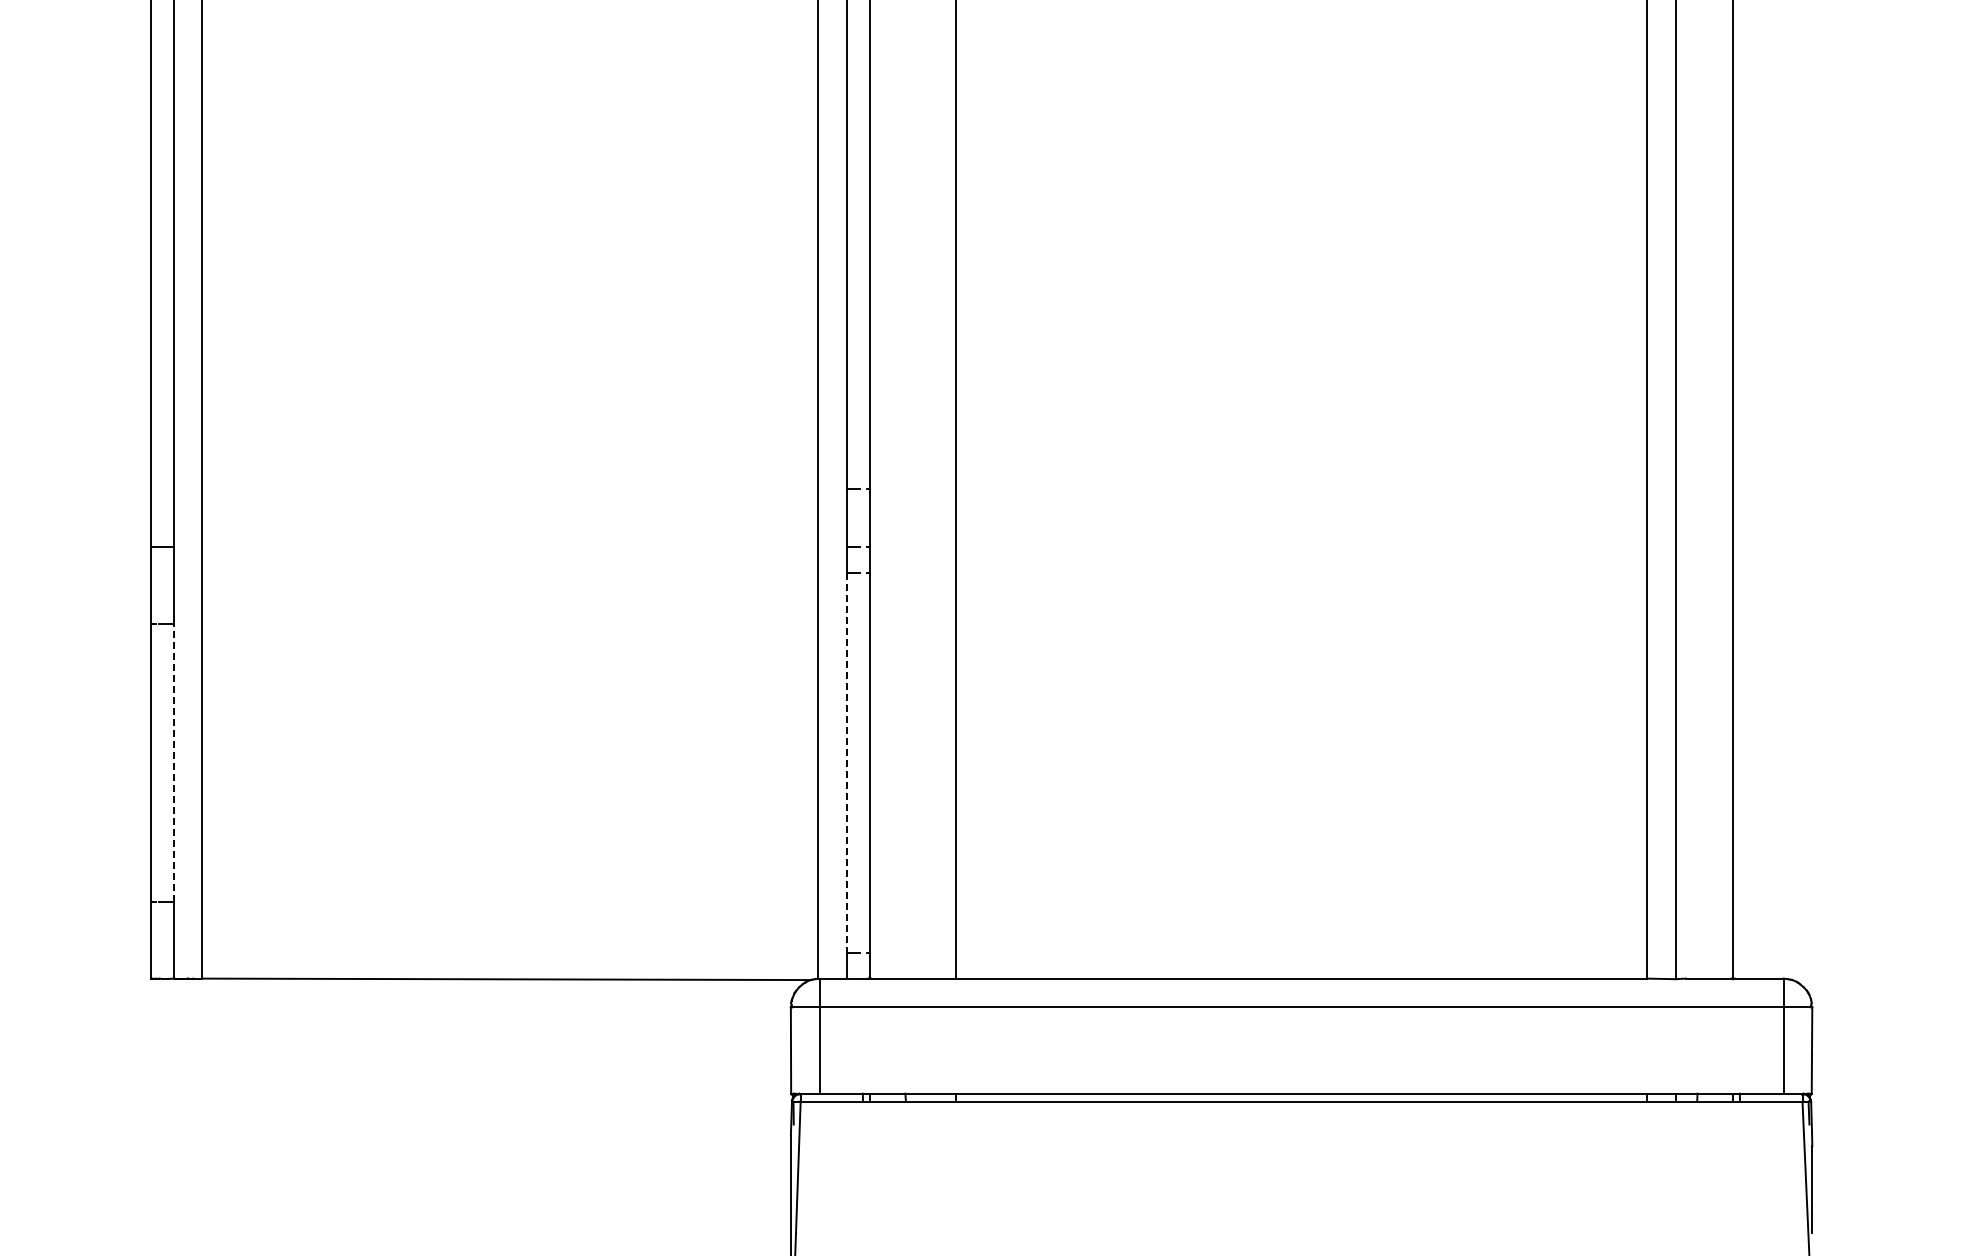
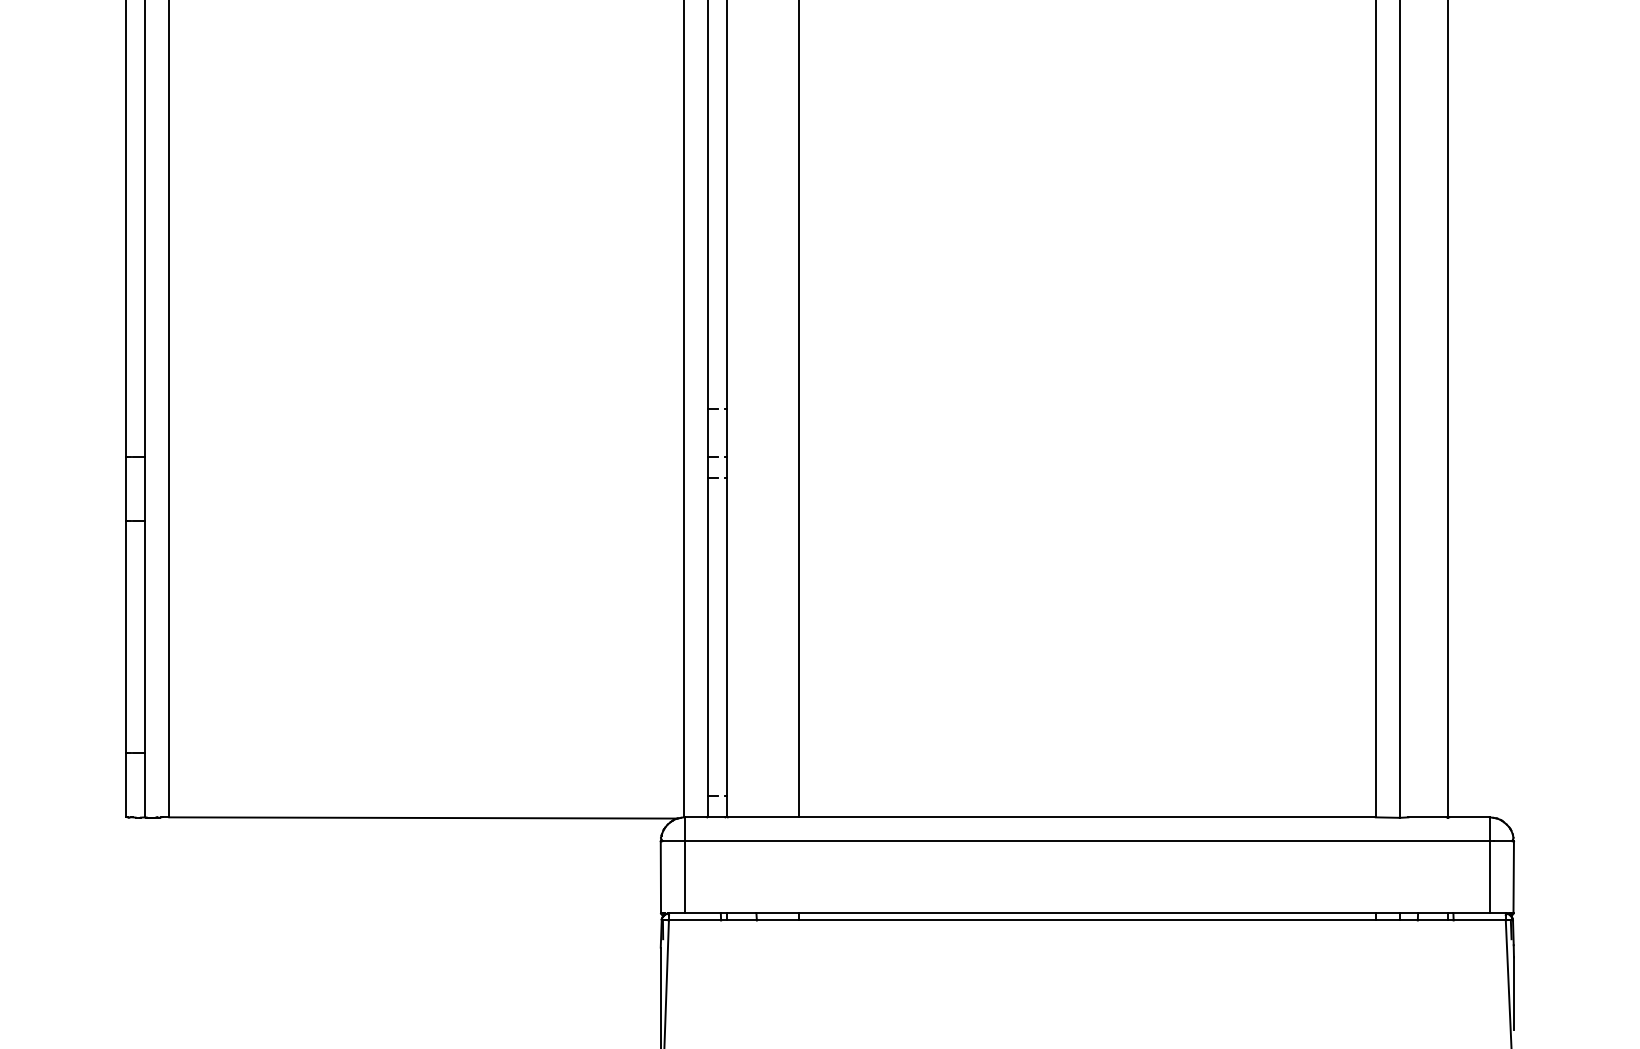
line: (173, 762) -> (145, 636), dashed -> solid
line: (846, 763) -> (707, 637), dashed -> solid

